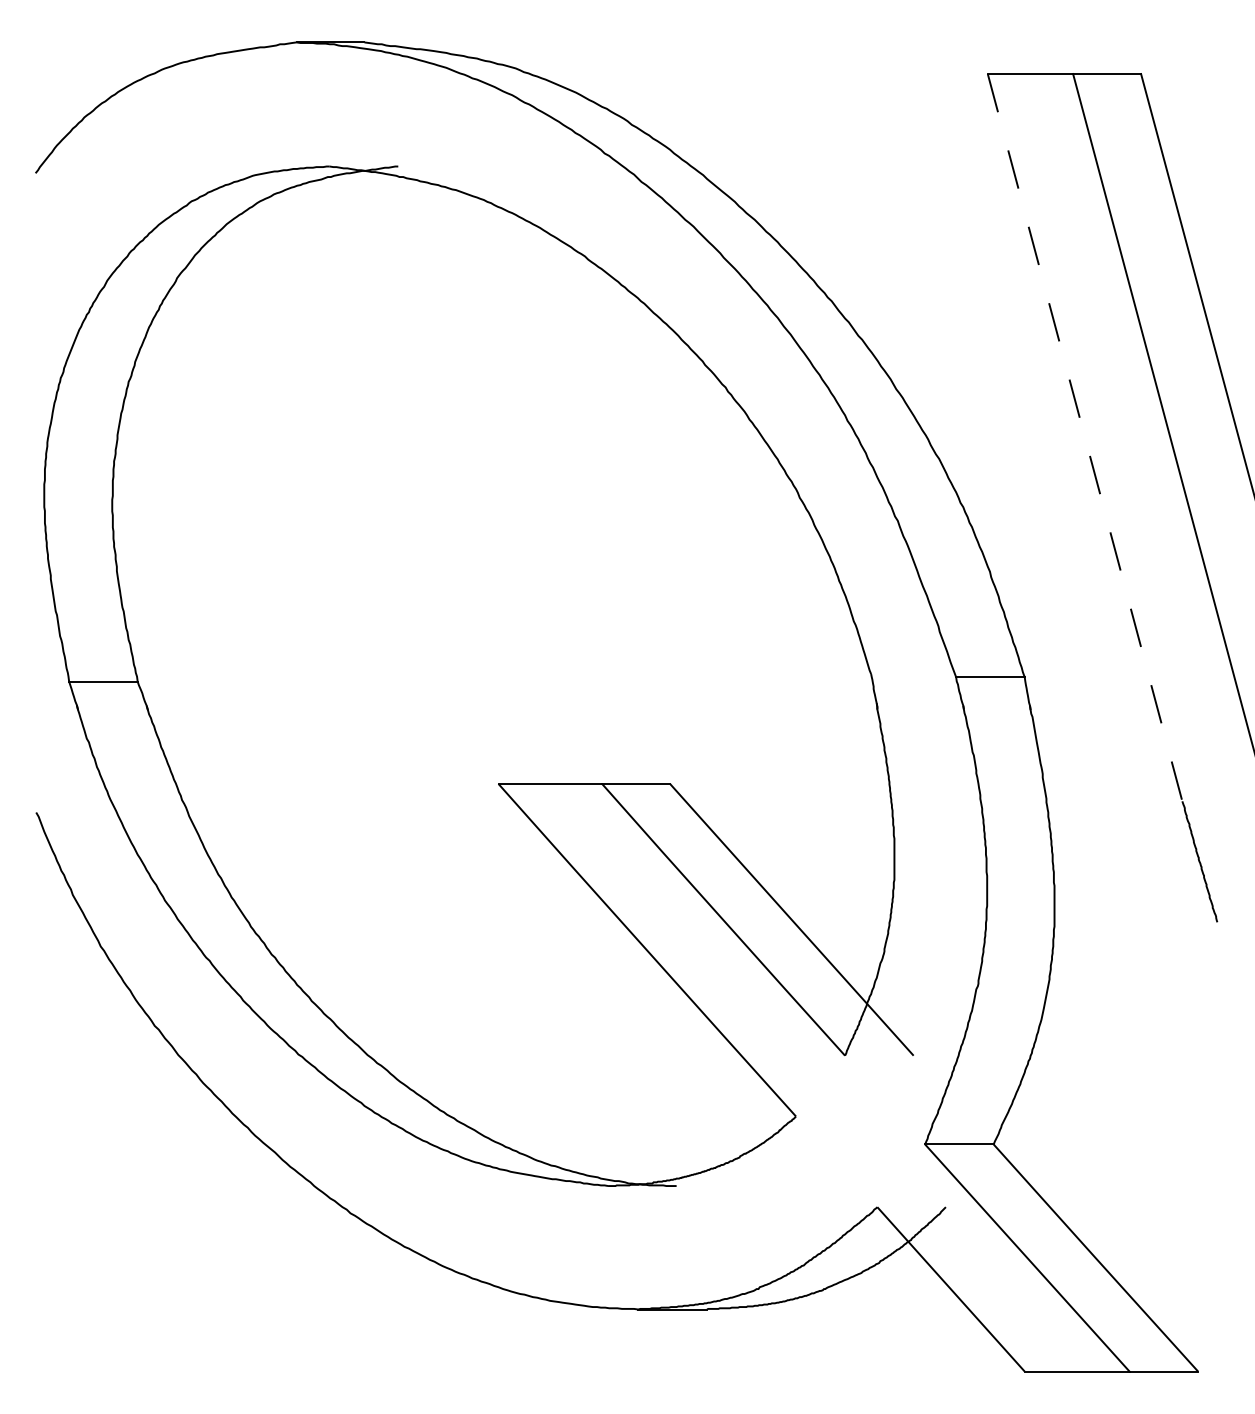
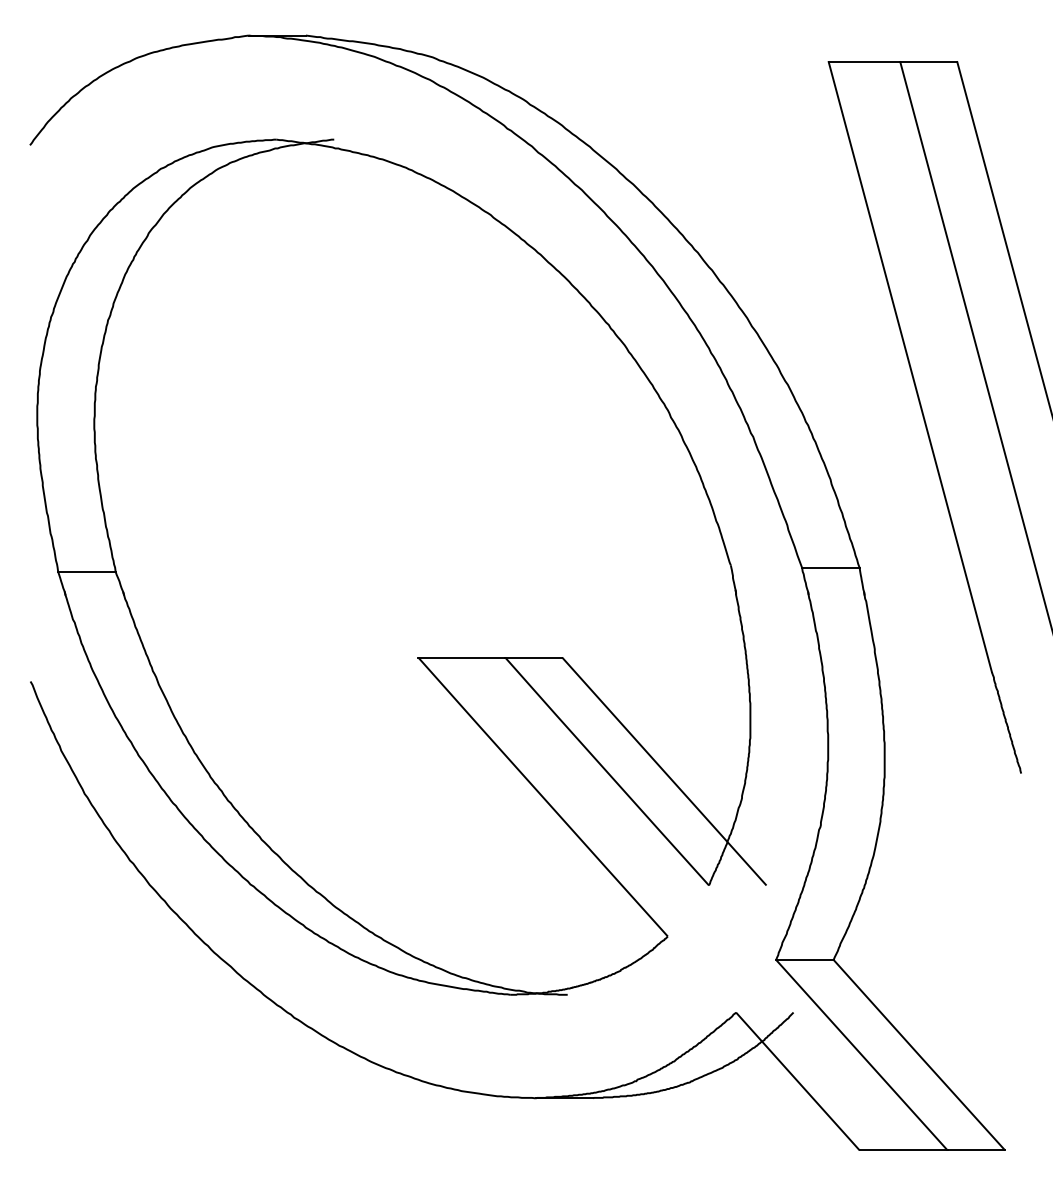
line: (1085, 438) -> (910, 367), dashed -> solid

